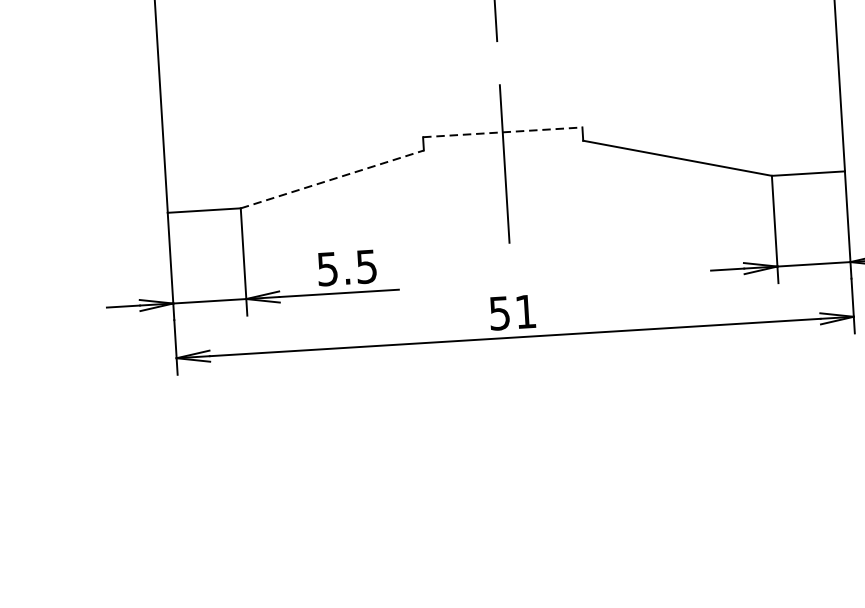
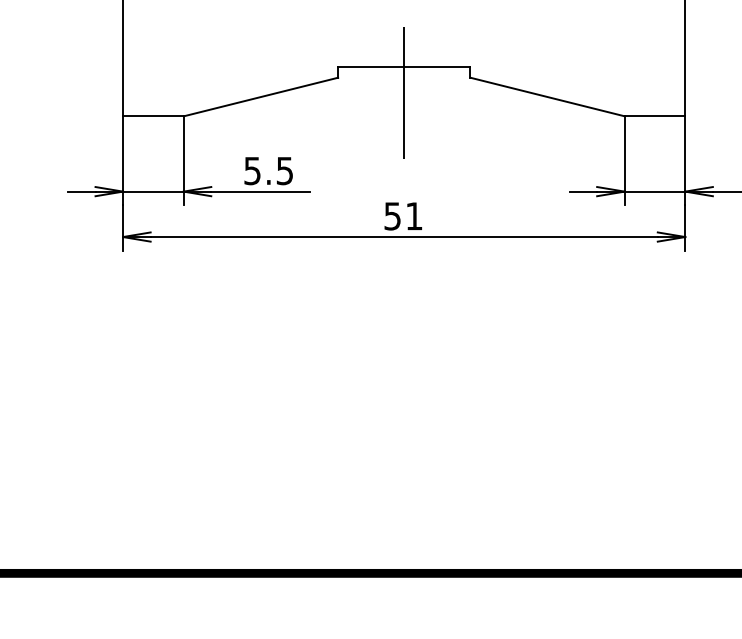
line: (503, 132) -> (404, 66), dashed -> solid
line: (331, 180) -> (260, 97), dashed -> solid

